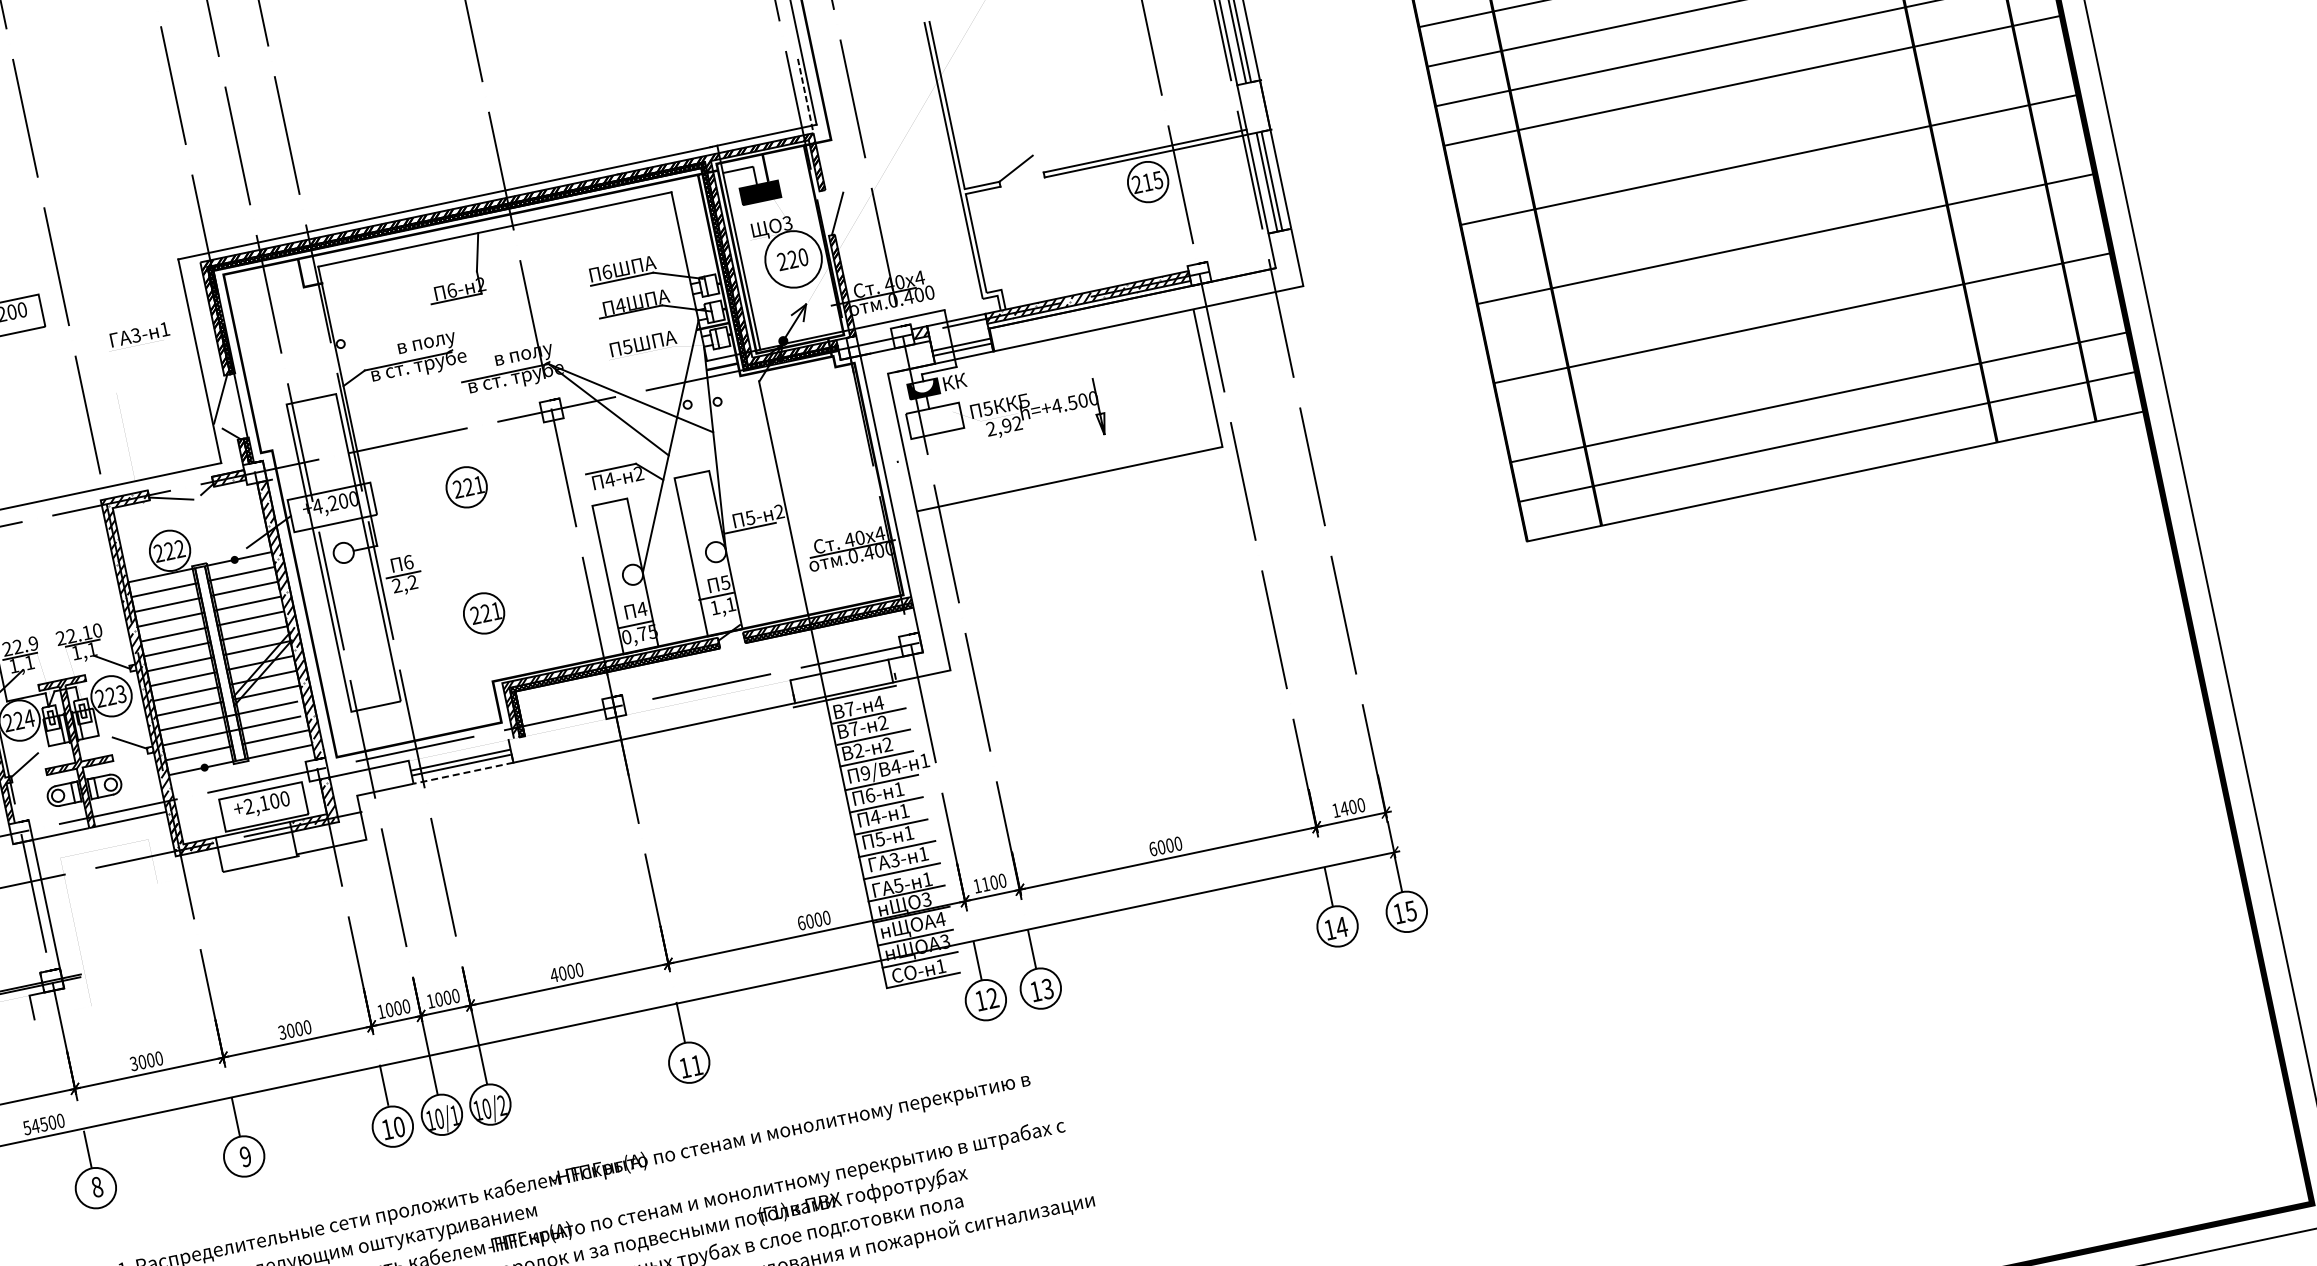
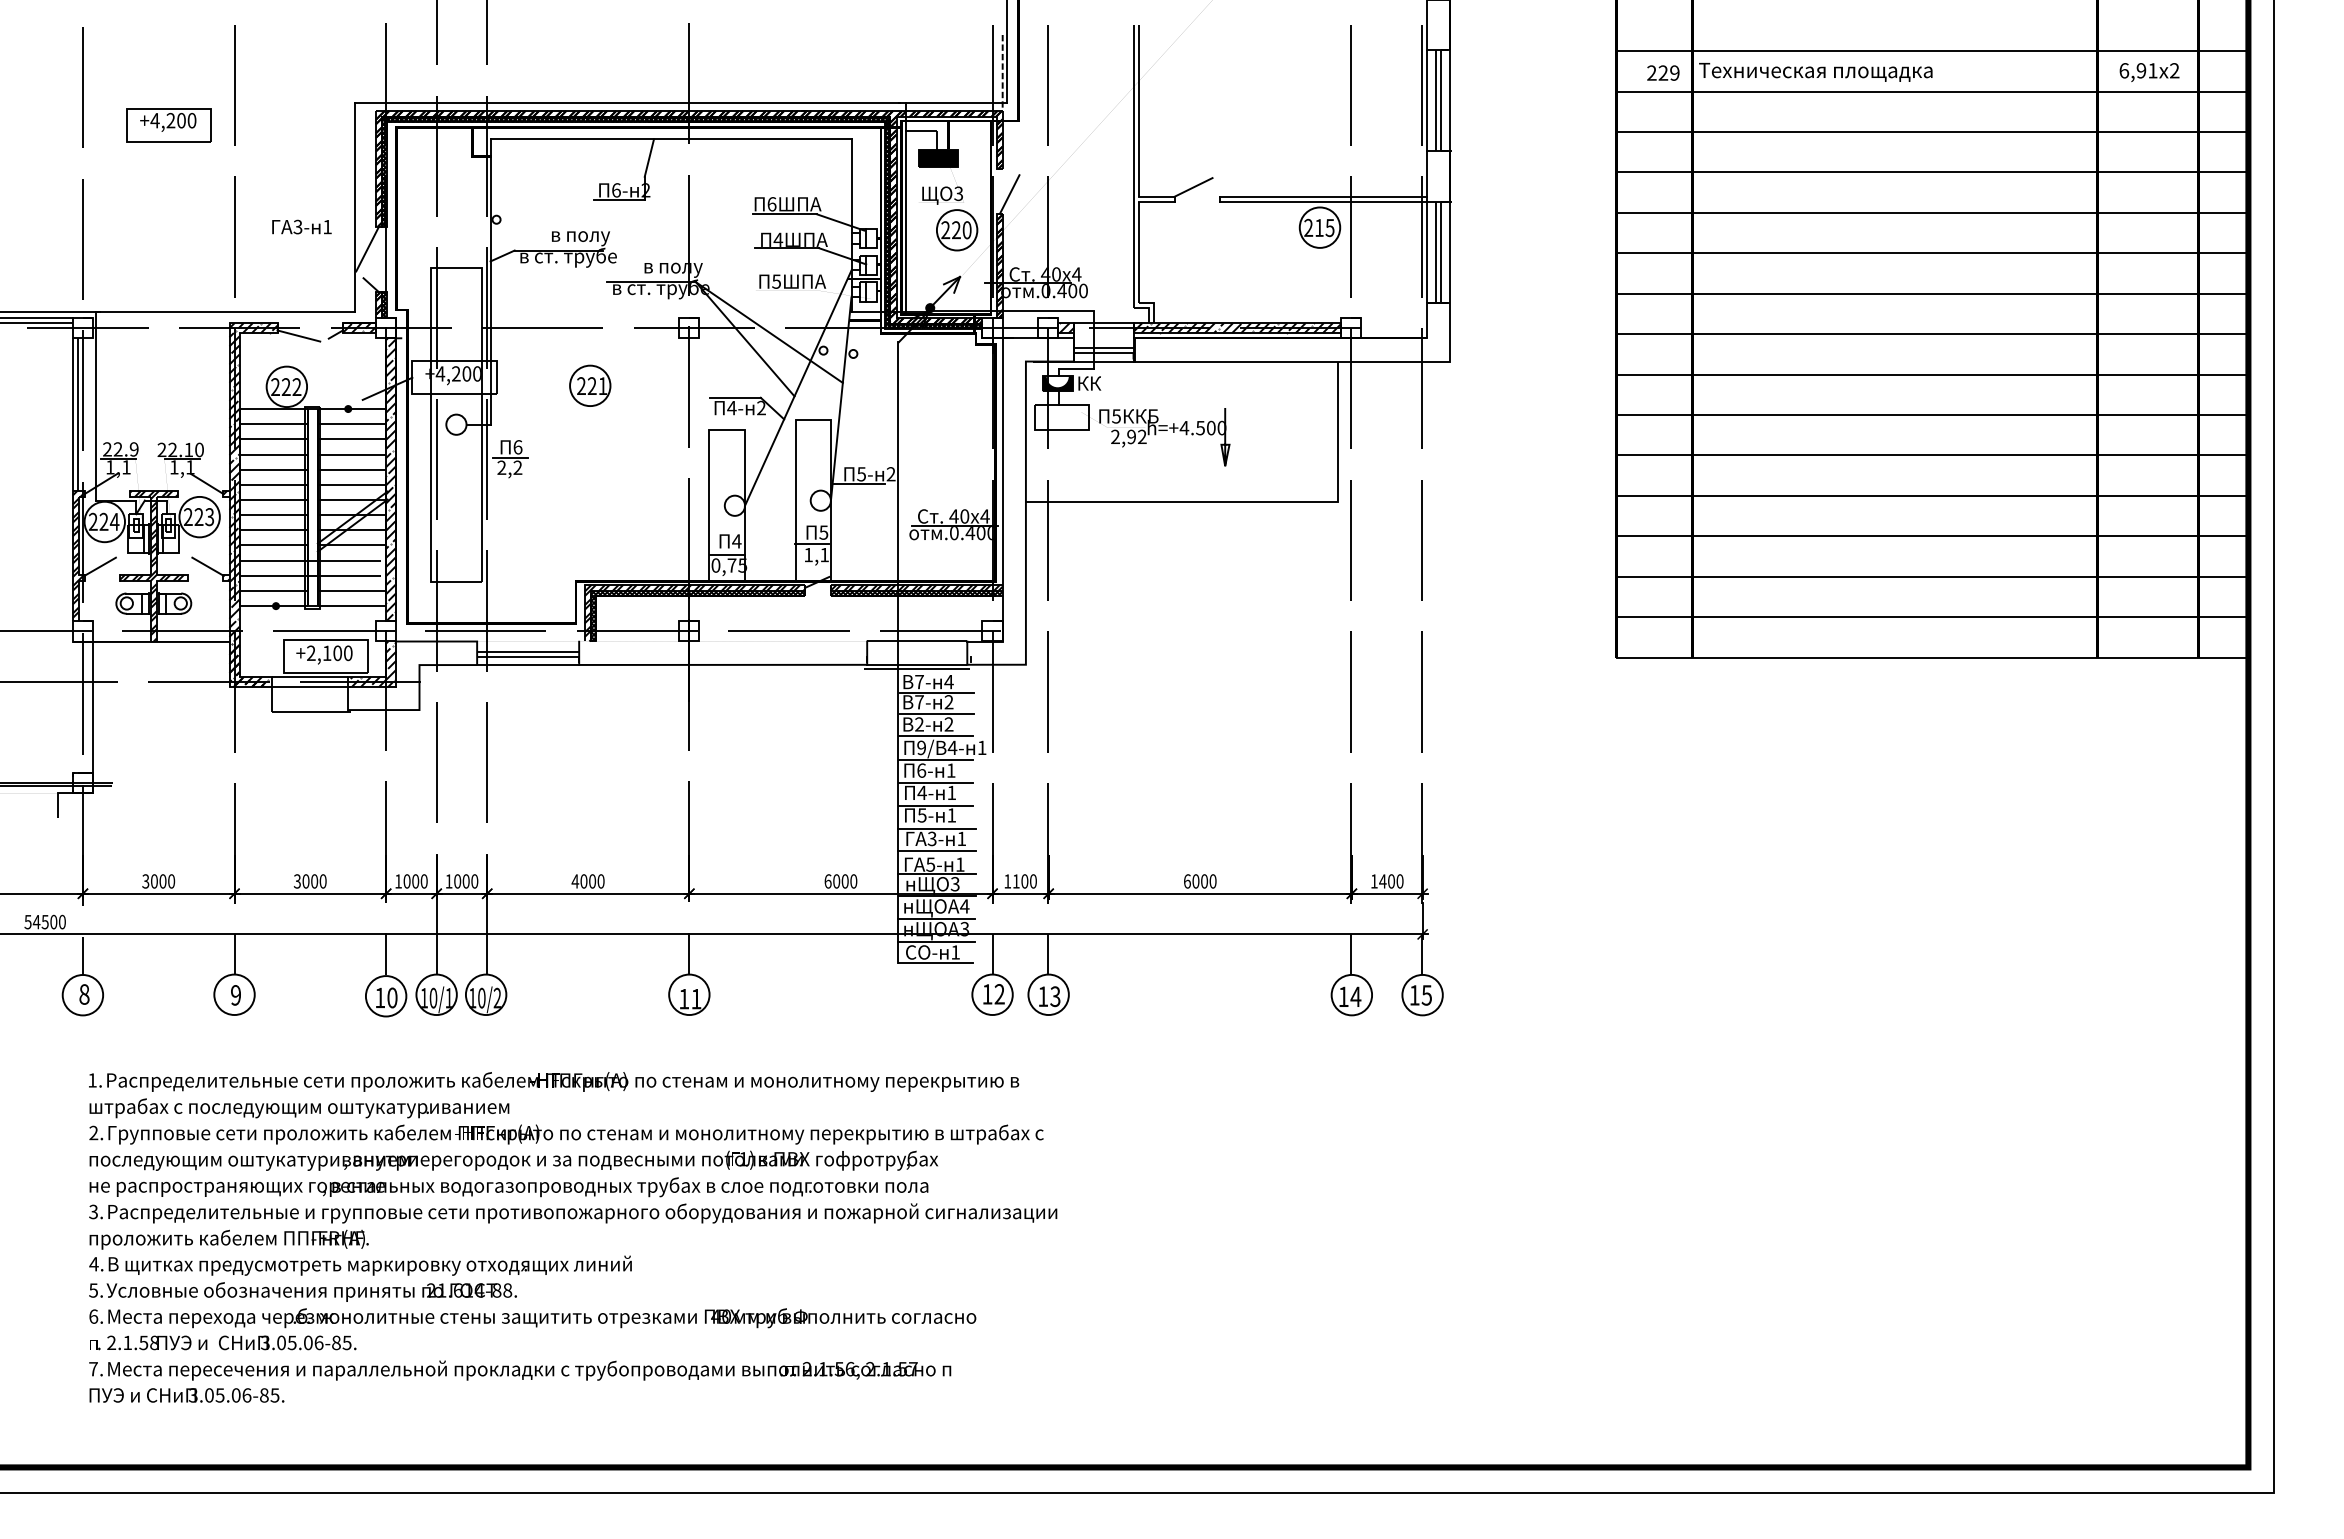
line: (1761, 120) -> (1932, 293), added
line: (1777, 199) -> (1932, 374), added
circle: (793, 259) -> (956, 230), size x0.71
line: (1794, 278) -> (1932, 455), added
text: (139, 334) -> (301, 226), moved
line: (1811, 357) -> (1932, 536), added
part: (484, 613) -> (581, 512), removed
line: (462, 772) -> (527, 664), dashed -> solid

